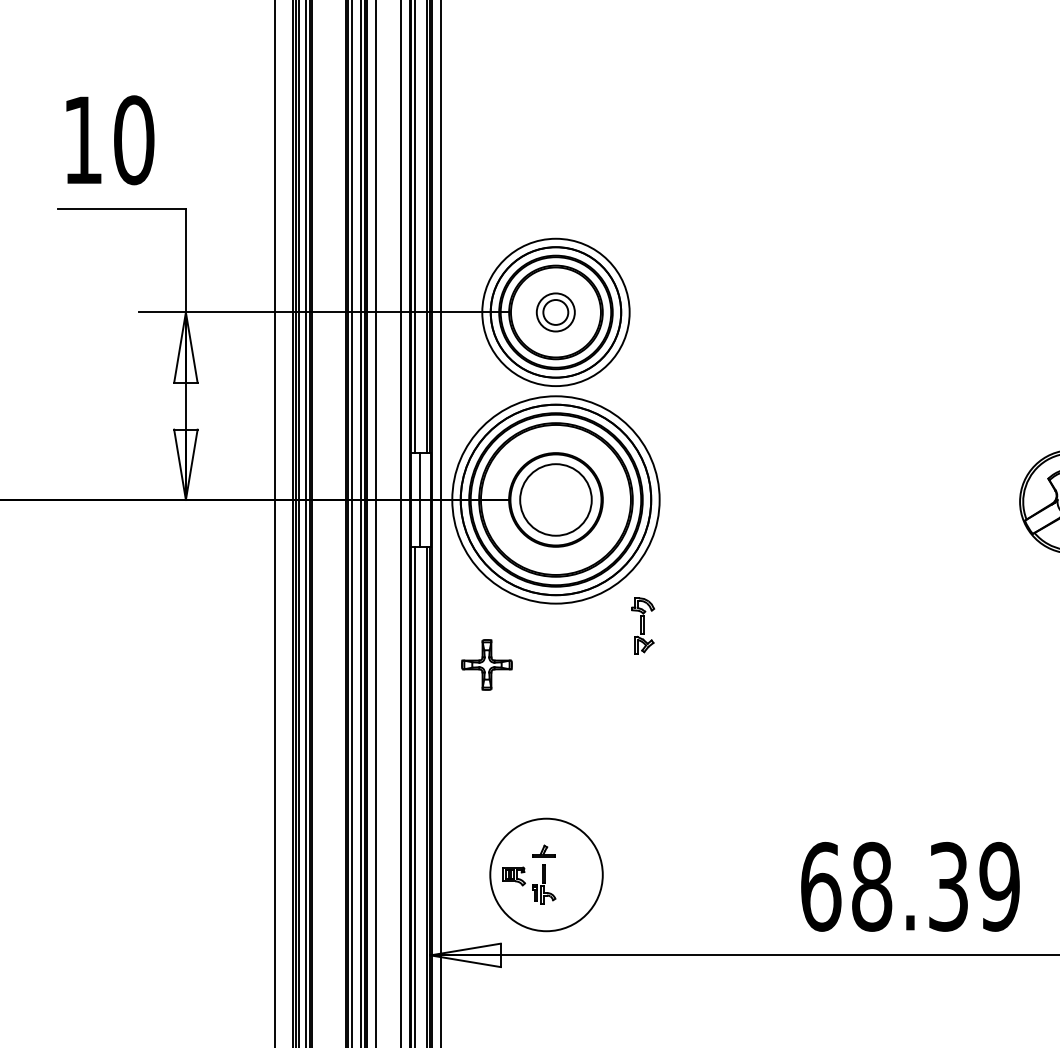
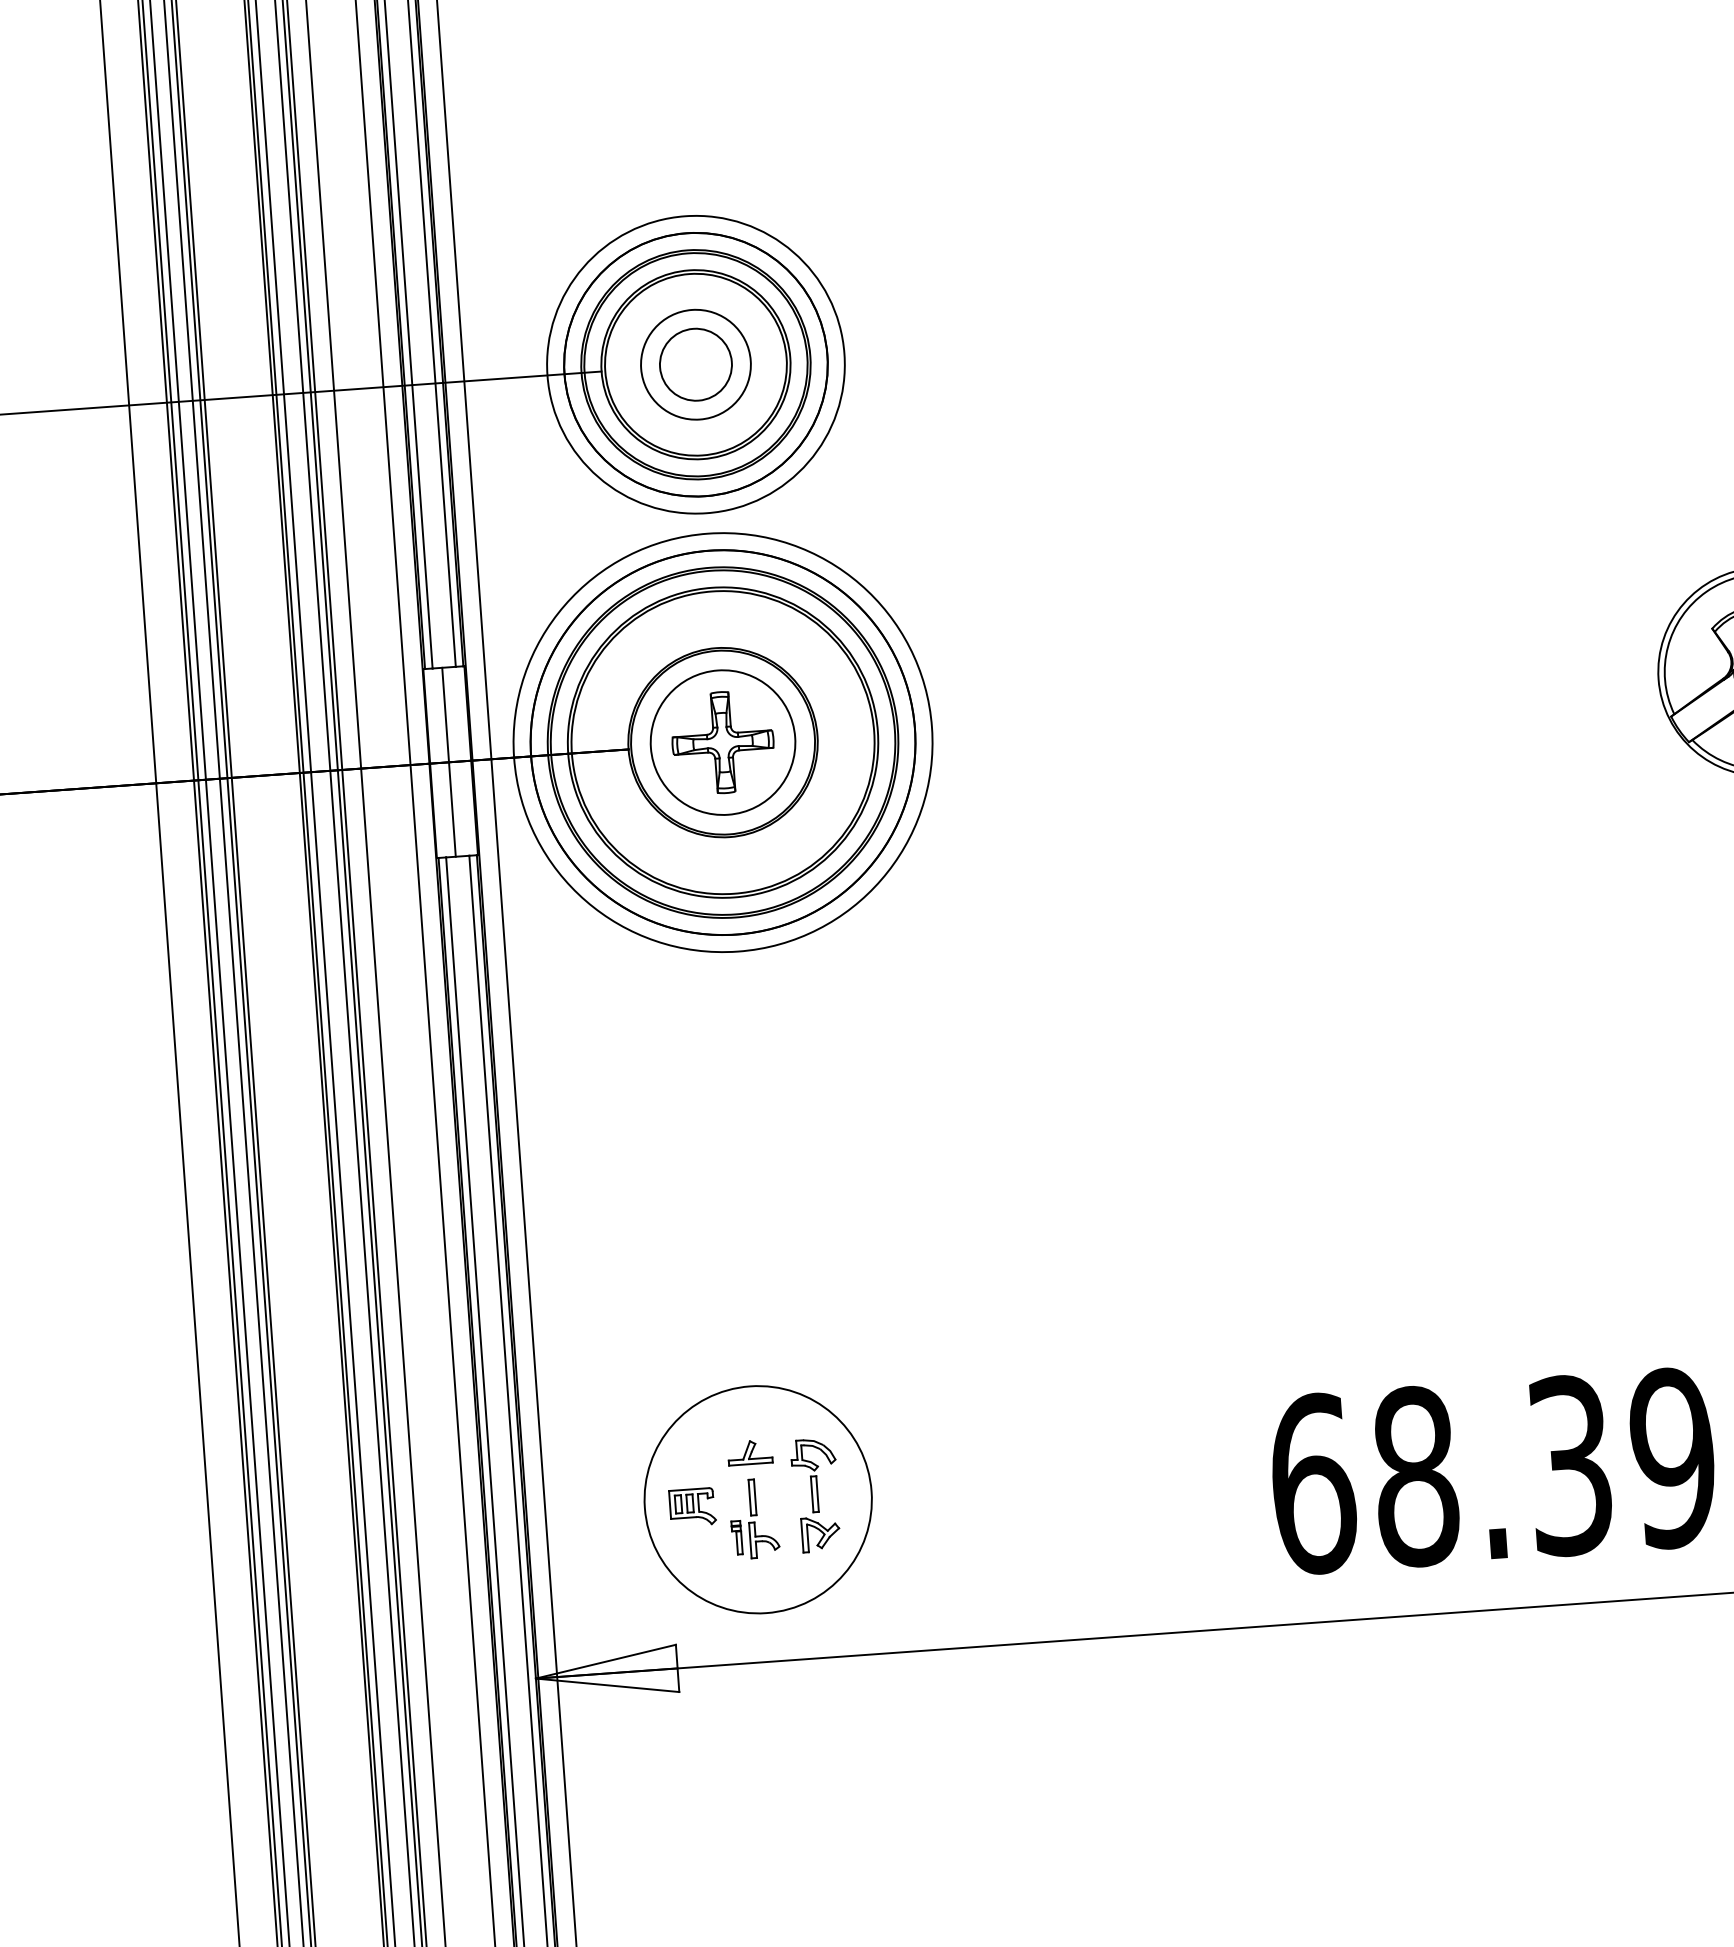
part: (555, 312) -> (695, 364), size x1.43
part: (643, 625) -> (816, 1494), moved
part: (486, 664) -> (722, 741), moved

